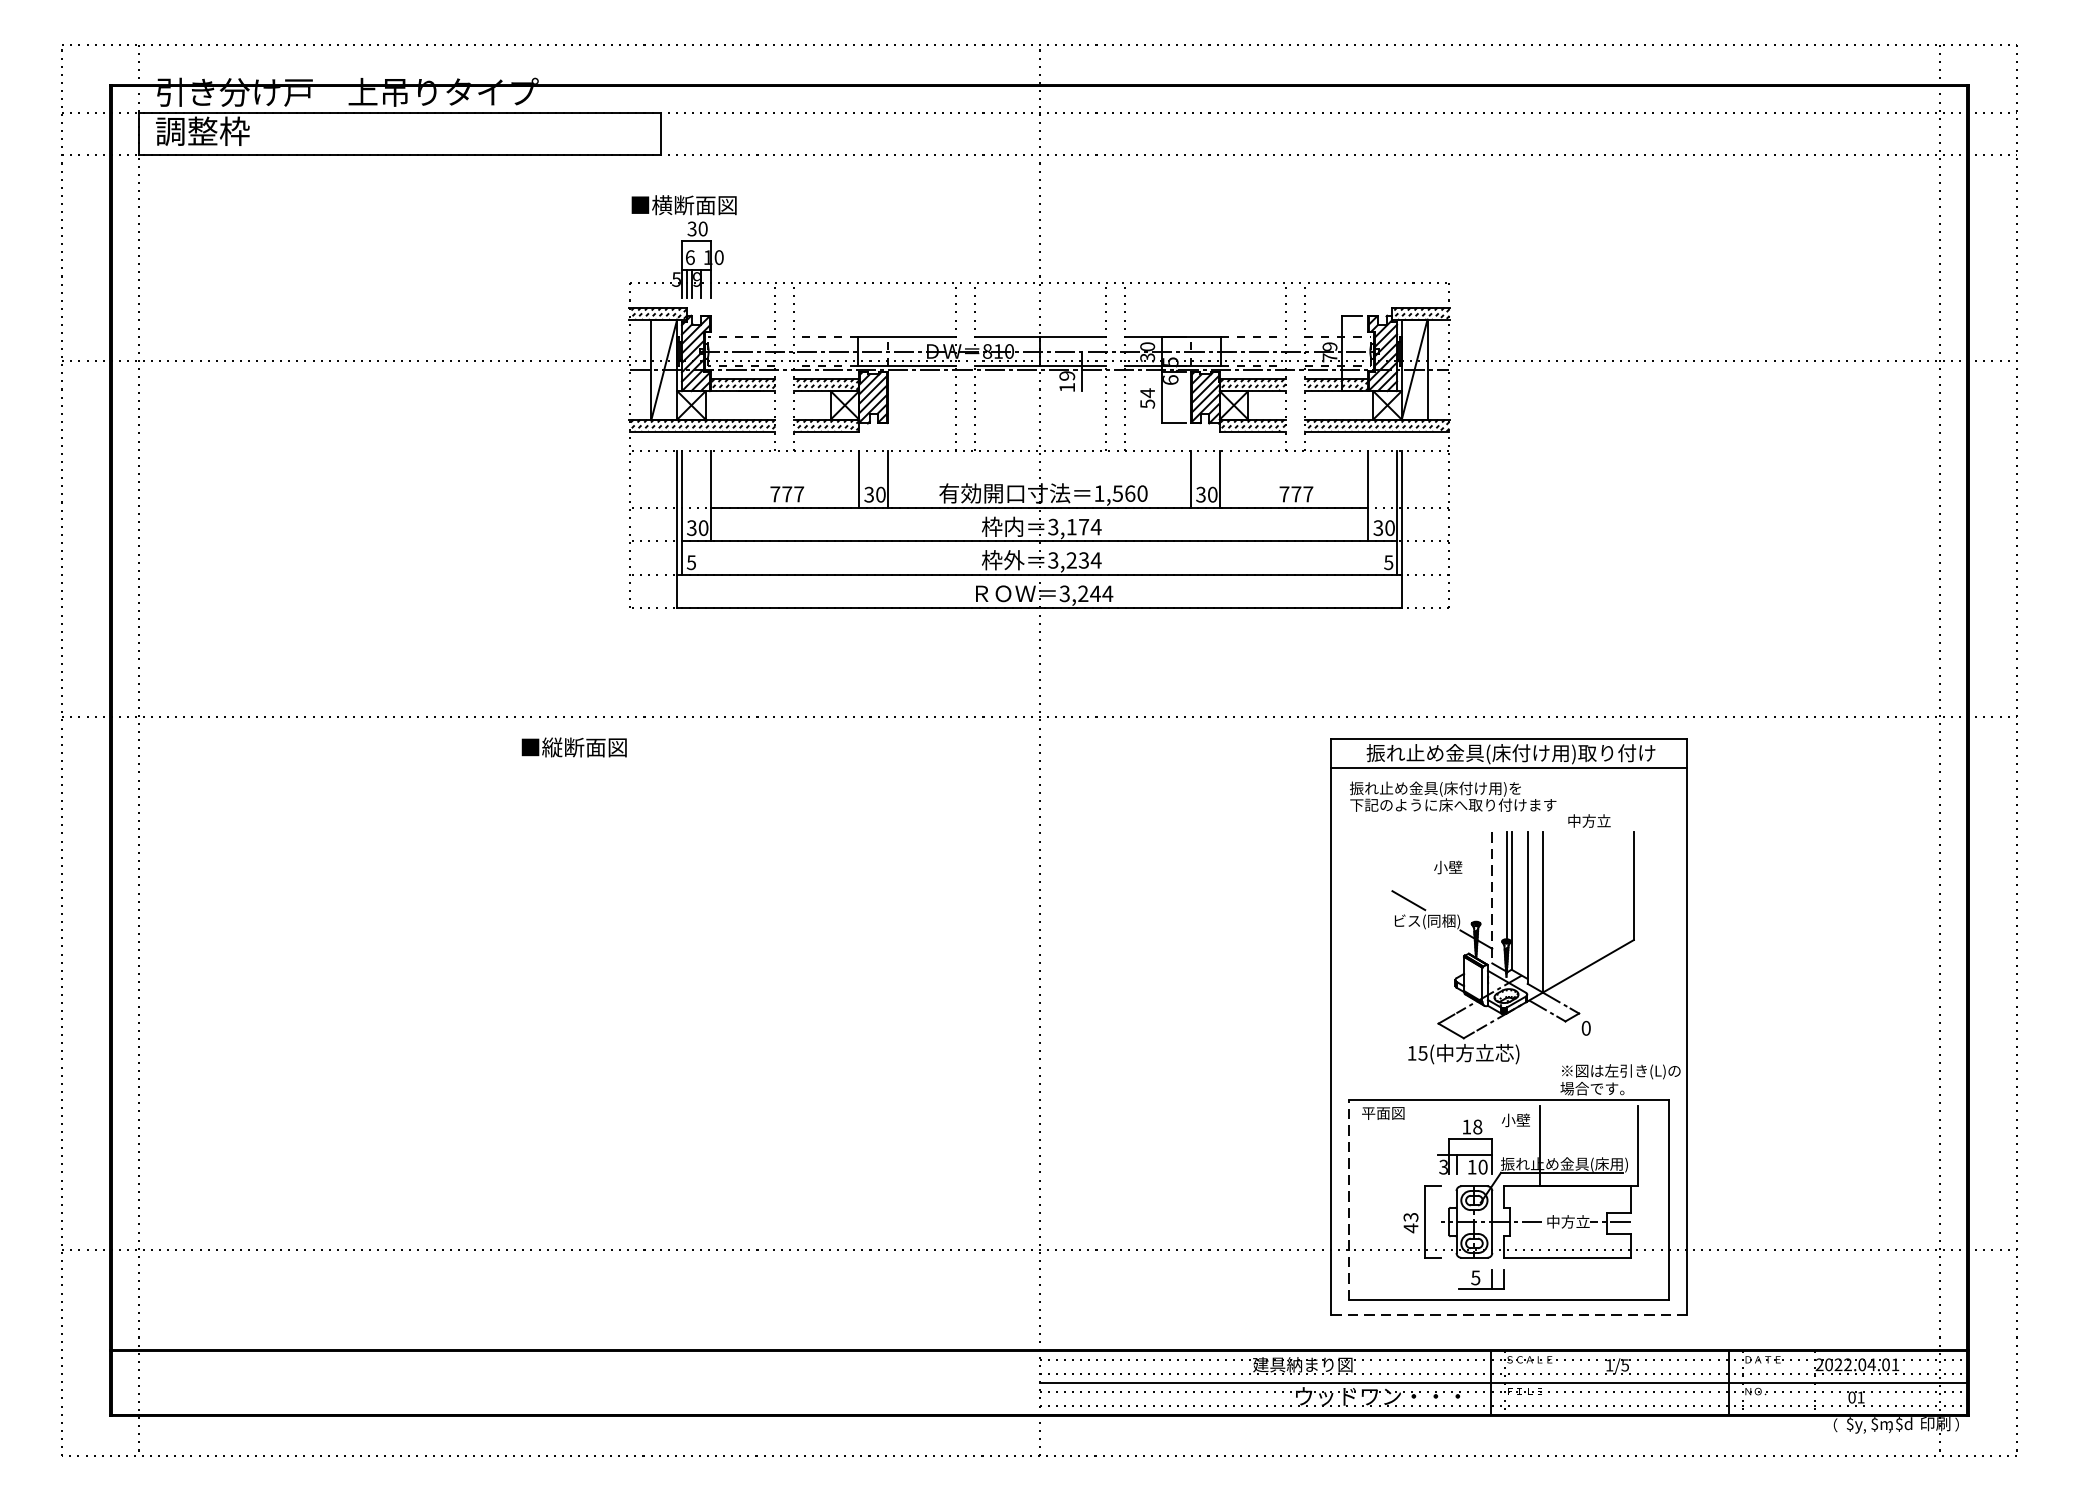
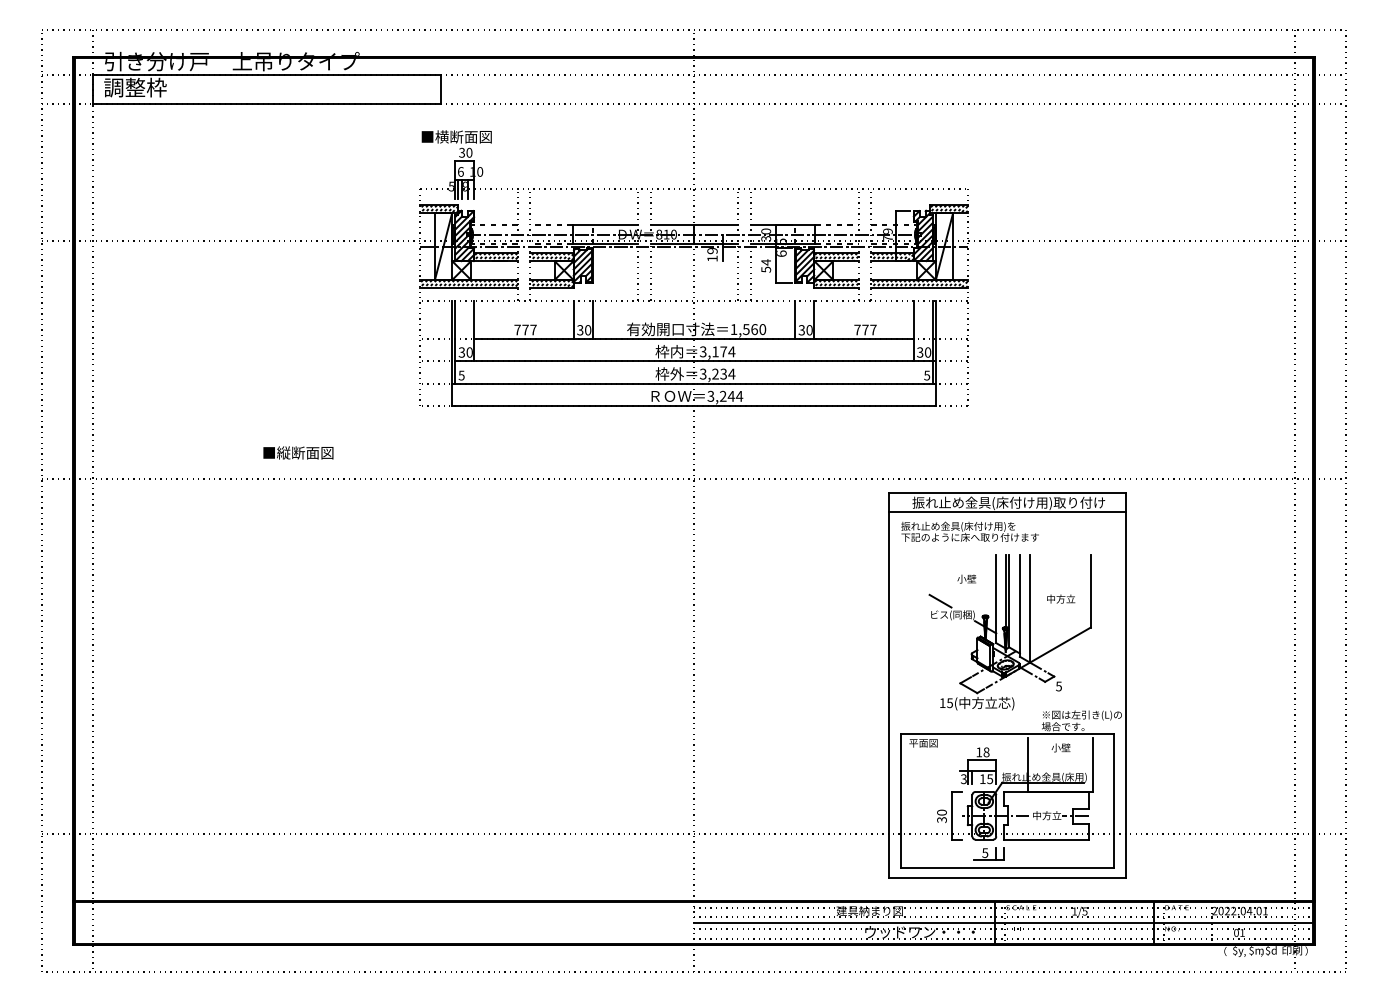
text: (574, 746) -> (298, 452), moved
text: (1589, 820) -> (1061, 598), moved
line: (1492, 898) -> (996, 599), dashed -> solid
text: (1585, 1028) -> (1058, 686), 0 -> 5
text: (1515, 1119) -> (1060, 747), moved
text: (1483, 1166) -> (990, 778), 10 -> 15
line: (1348, 1200) -> (900, 801), dashed -> solid
text: (1410, 1223) -> (941, 816), 43 -> 30
line: (1509, 1314) -> (1007, 877), dashed -> solid

